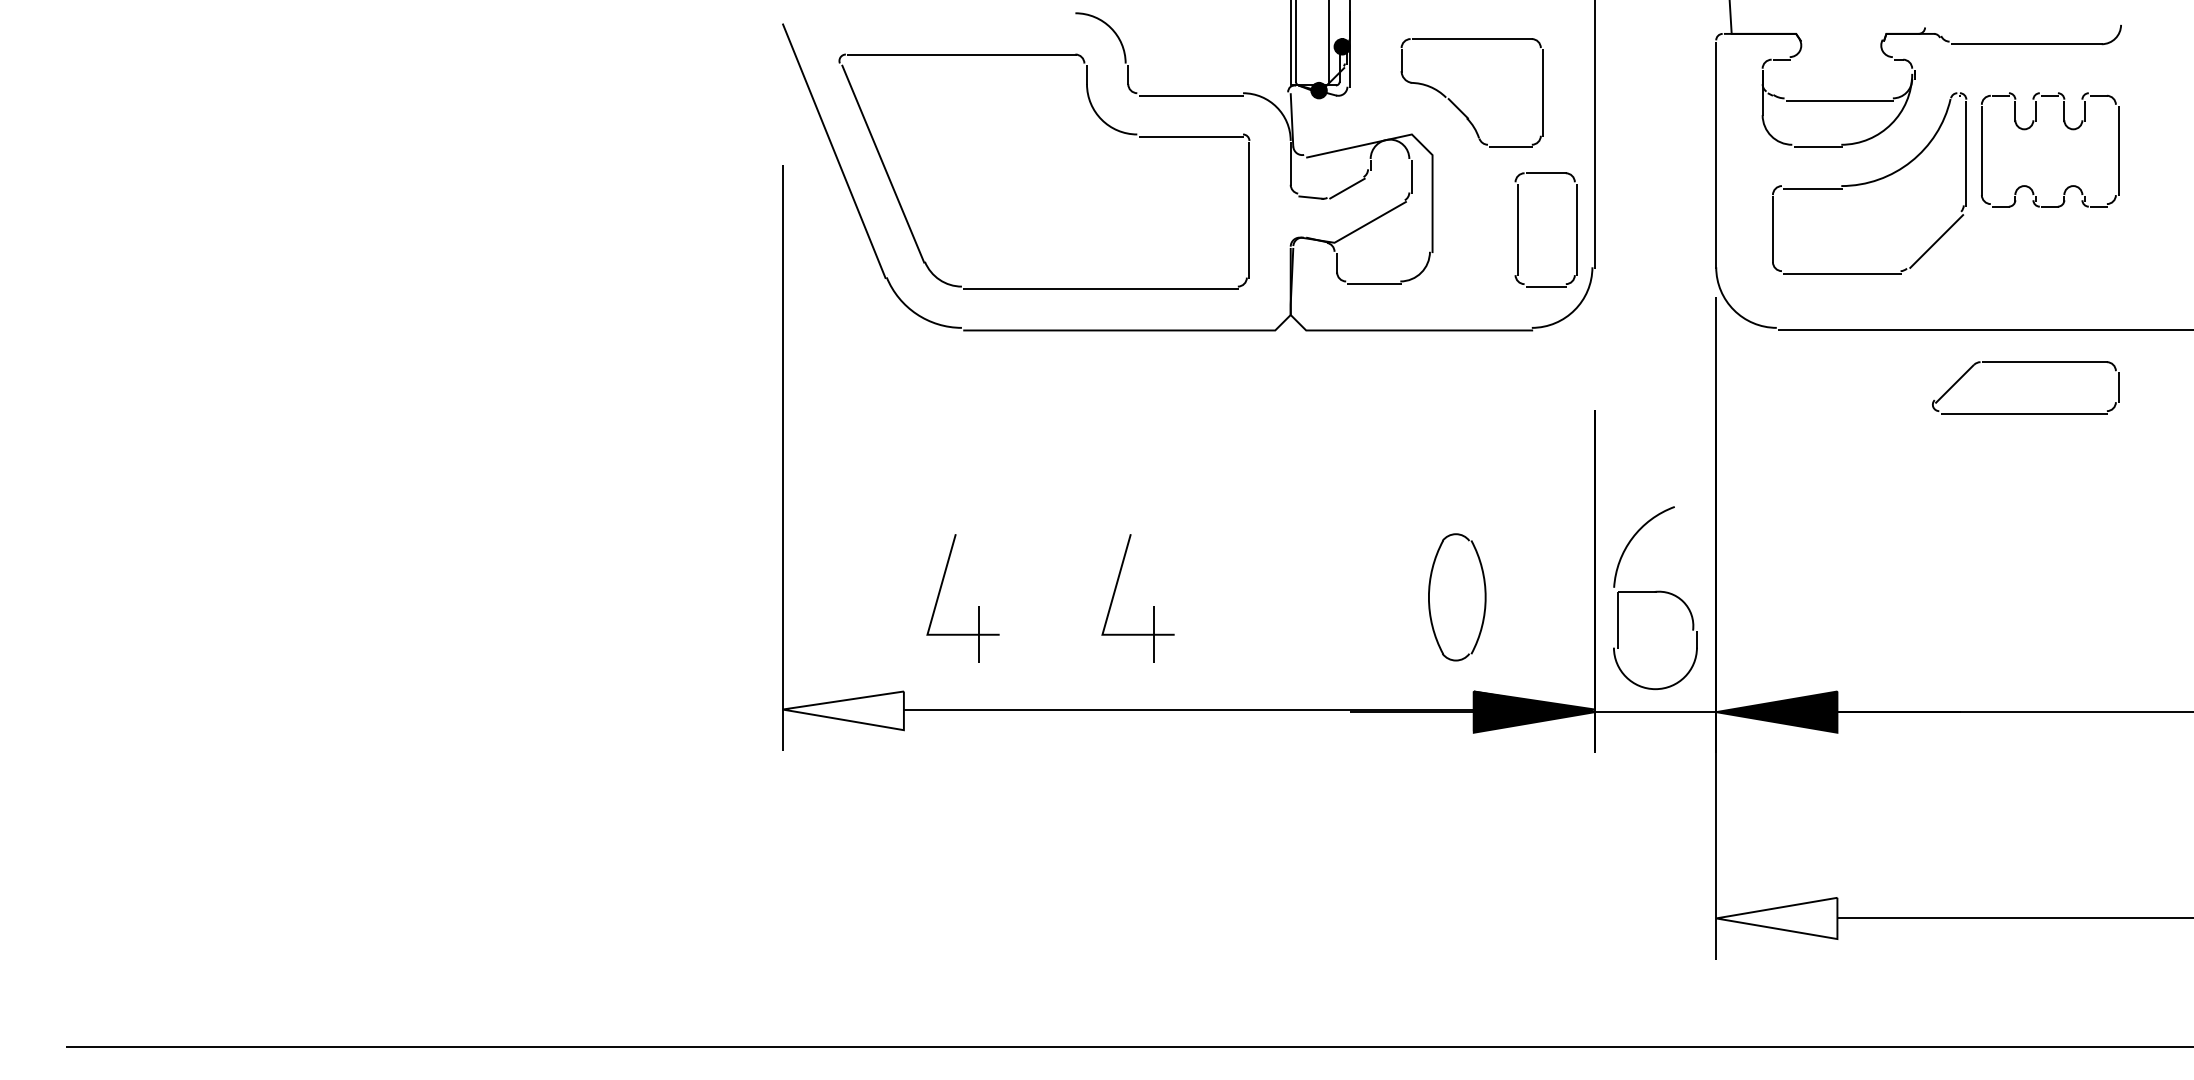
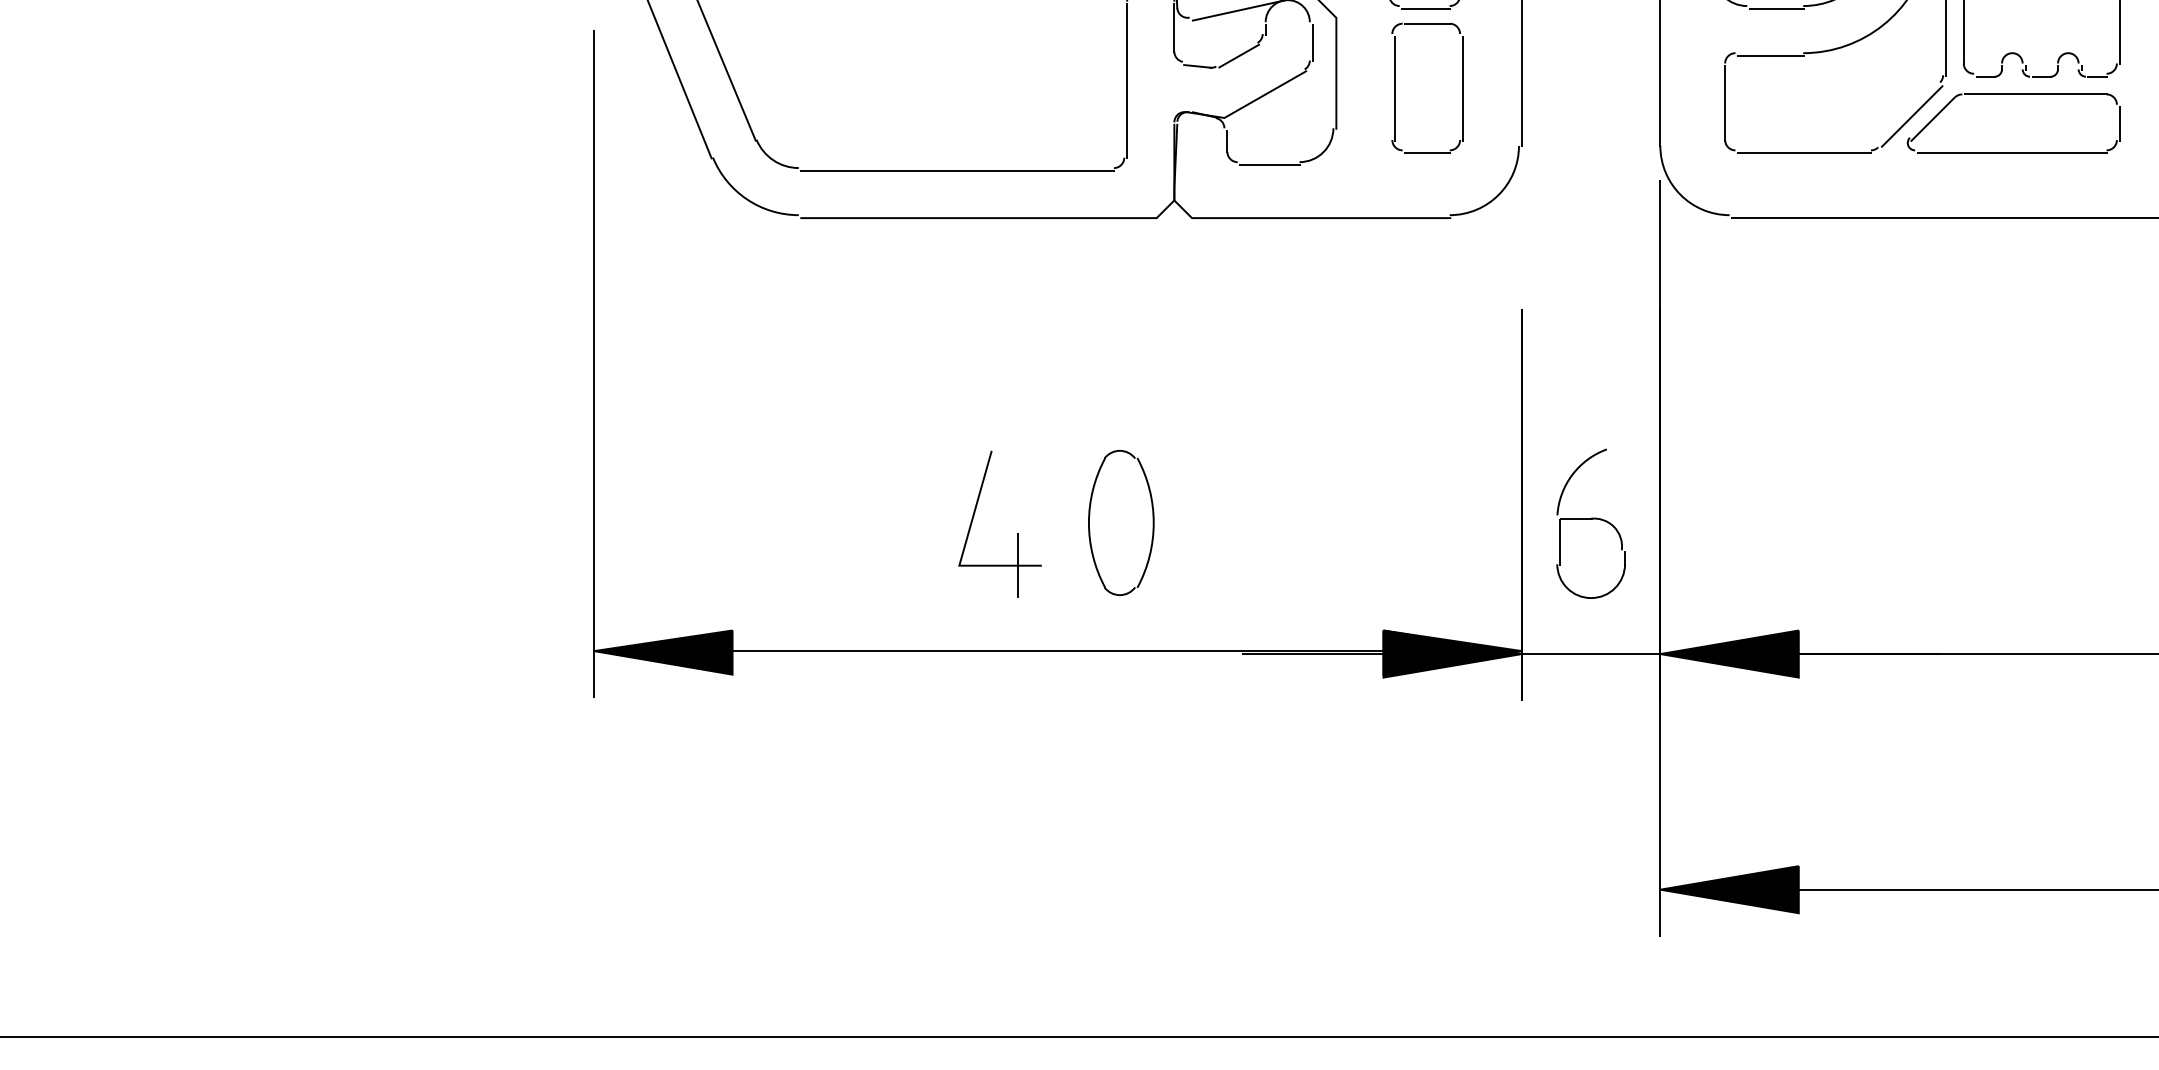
part: (1518, 229) -> (1395, 87), moved
part: (2025, 362) -> (2013, 94), moved
part: (1457, 597) -> (1121, 523), moved
part: (1655, 597) -> (1591, 523), size x0.71
part: (978, 606) -> (817, 533), removed
fill: (842, 710) -> (662, 652), added
fill: (1776, 918) -> (1729, 889), added

